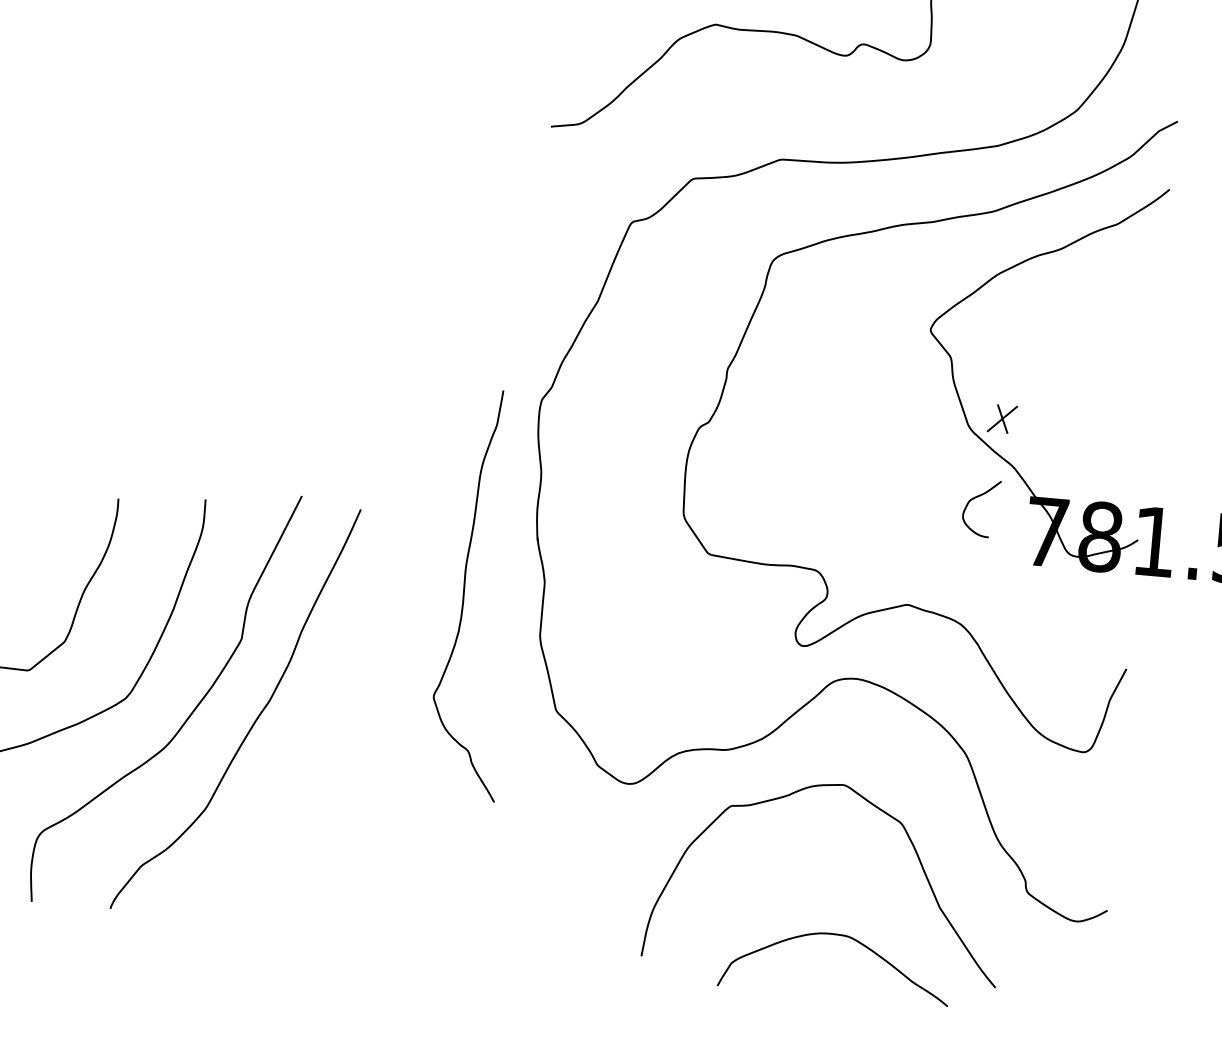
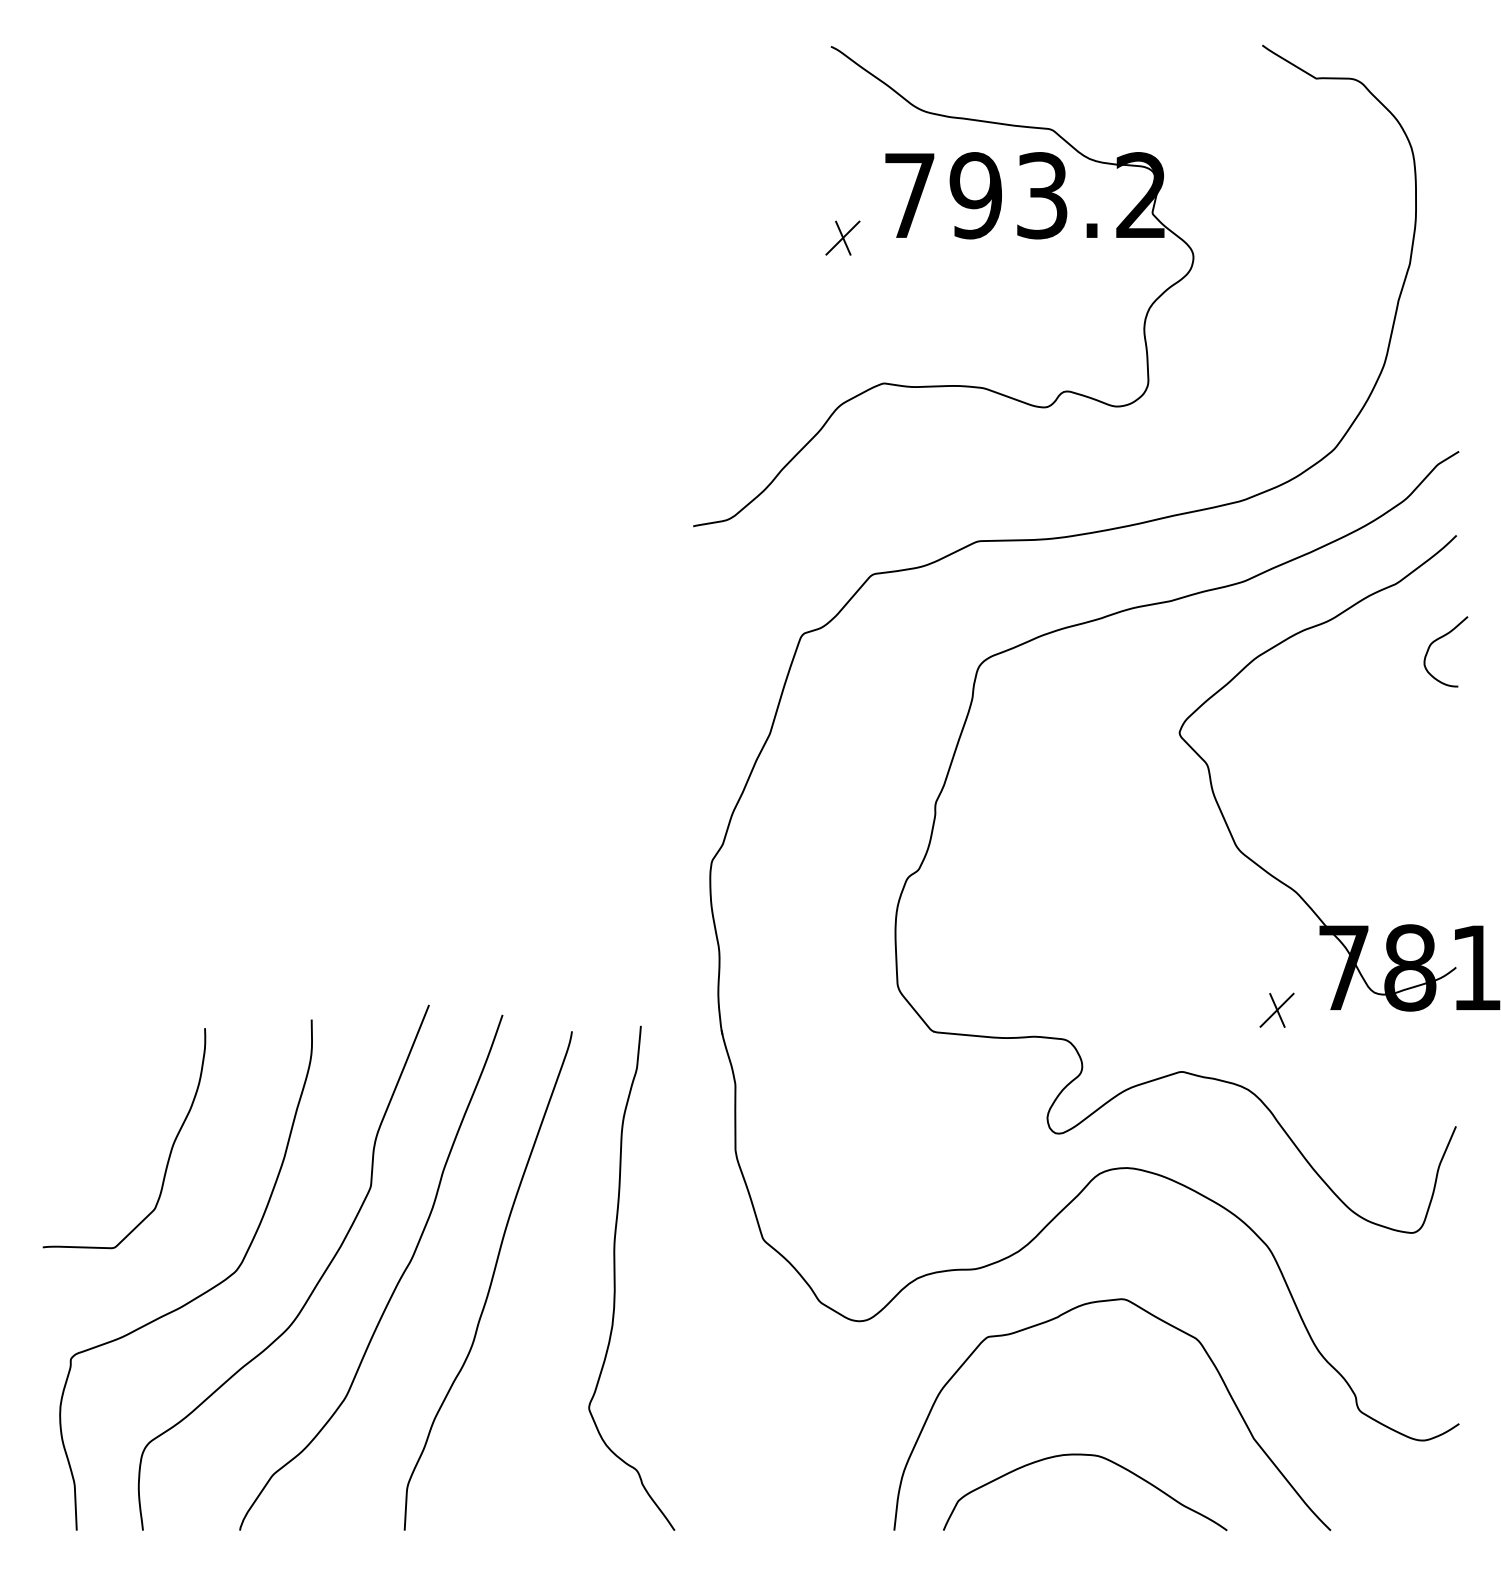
part: (1002, 418) -> (1276, 1009), moved
curve: (976, 497) -> (1439, 639), moved
curve: (464, 592) -> (615, 1277), moved
curve: (331, 724) -> (490, 1281), added
curve: (843, 936) -> (1092, 1456), moved

